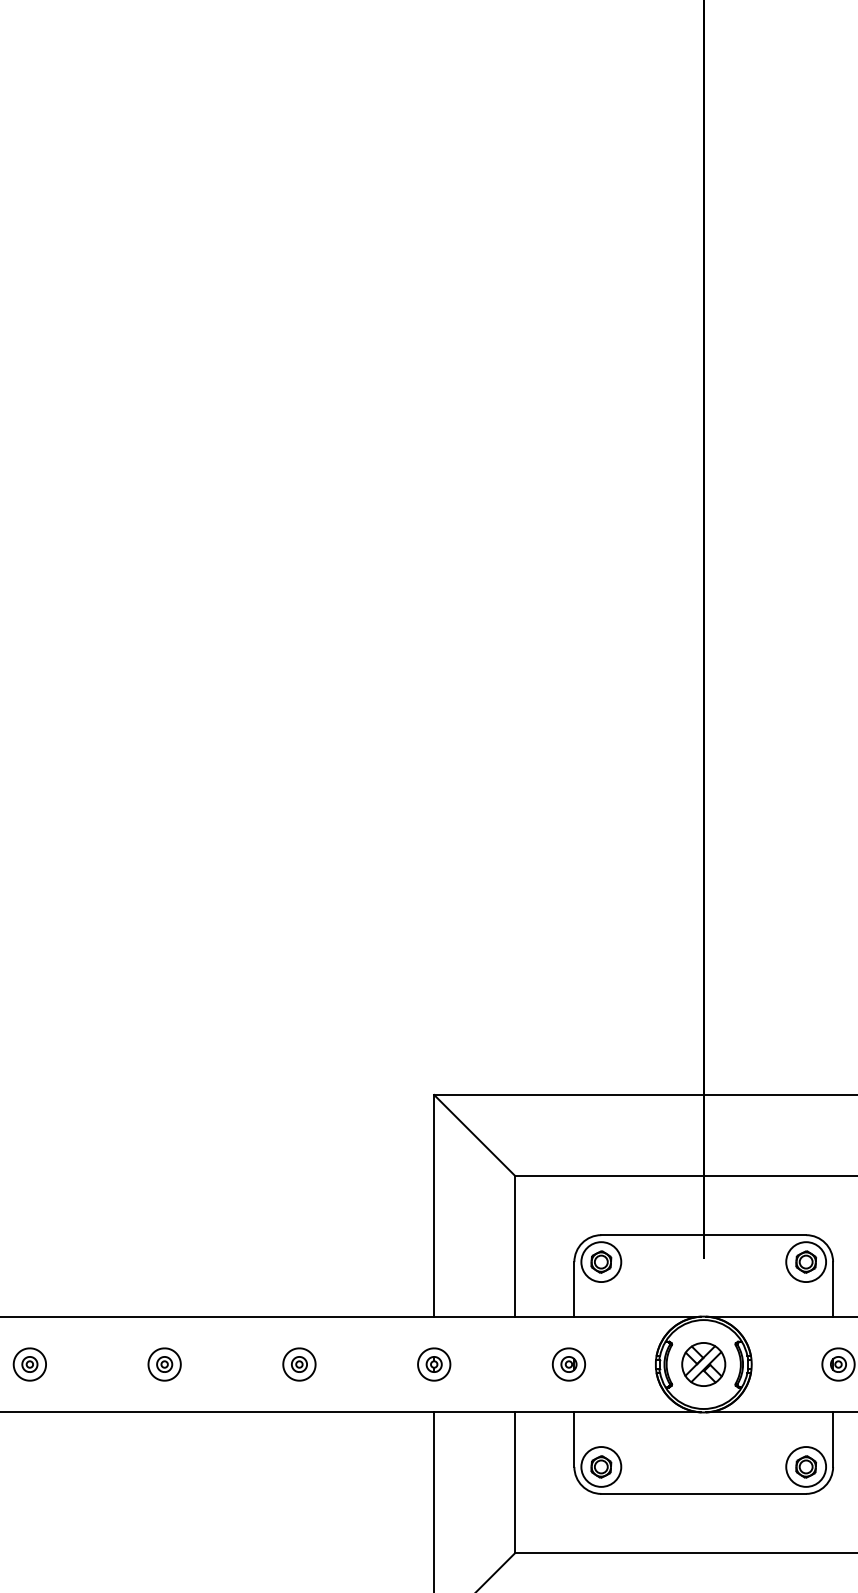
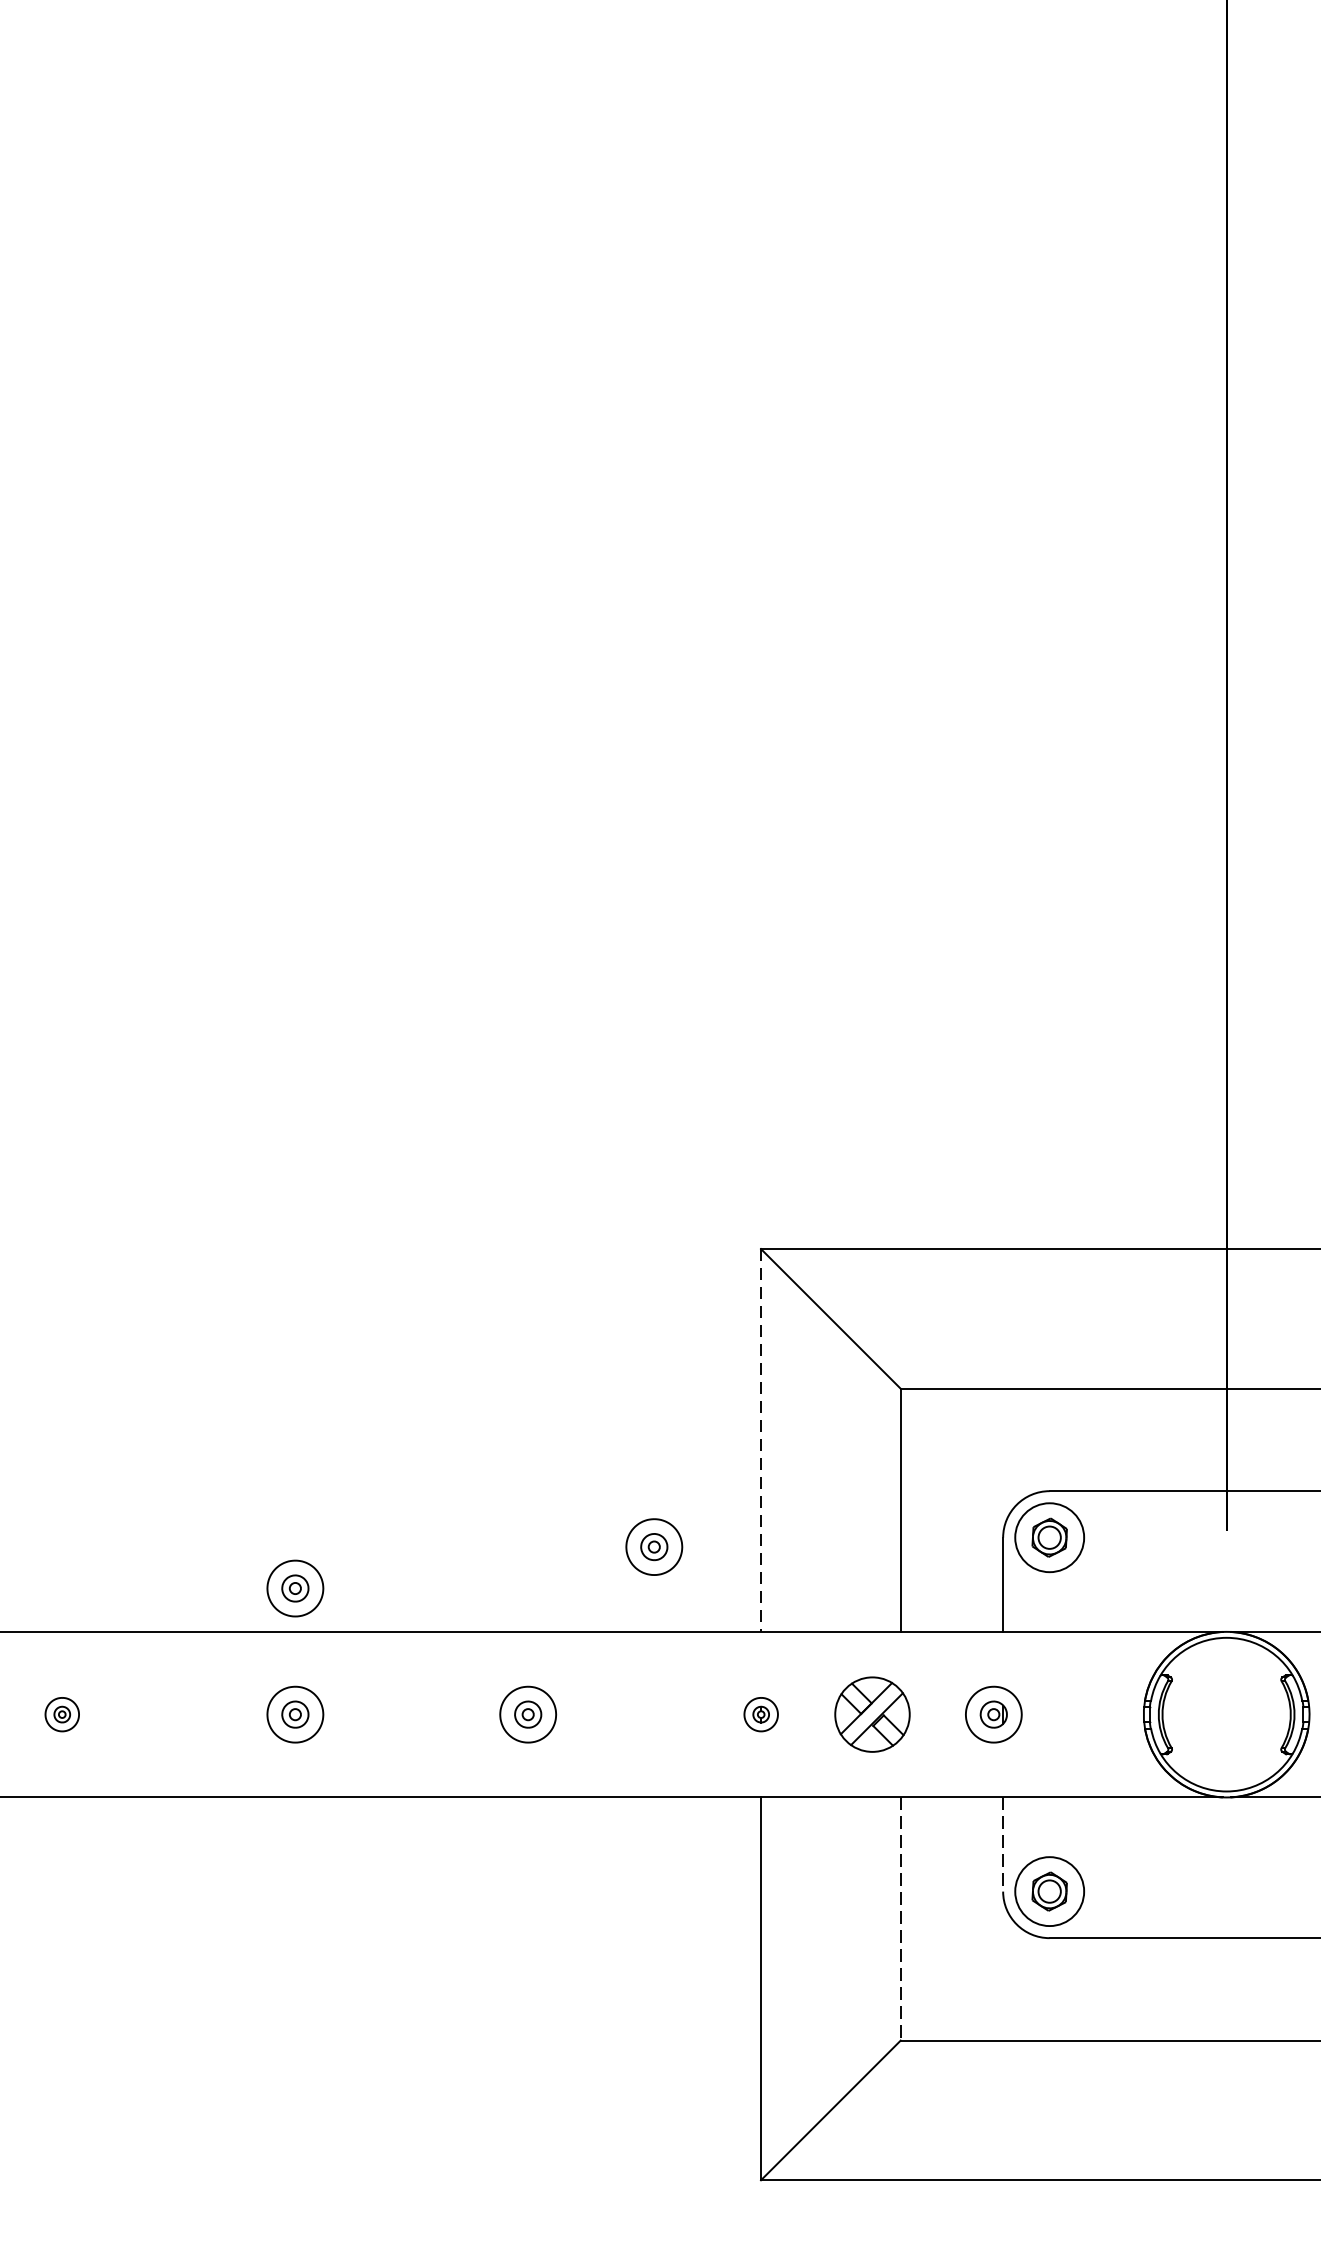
line: (434, 1205) -> (761, 1439), solid -> dashed
part: (372, 1267) -> (654, 1547), added
part: (164, 1291) -> (295, 1588), added
part: (29, 1364) -> (61, 1714), size x0.6
part: (434, 1364) -> (761, 1714), size x0.6
part: (703, 1364) -> (872, 1714), moved
line: (574, 1440) -> (1003, 1845), solid -> dashed
line: (515, 1483) -> (901, 1920), solid -> dashed

